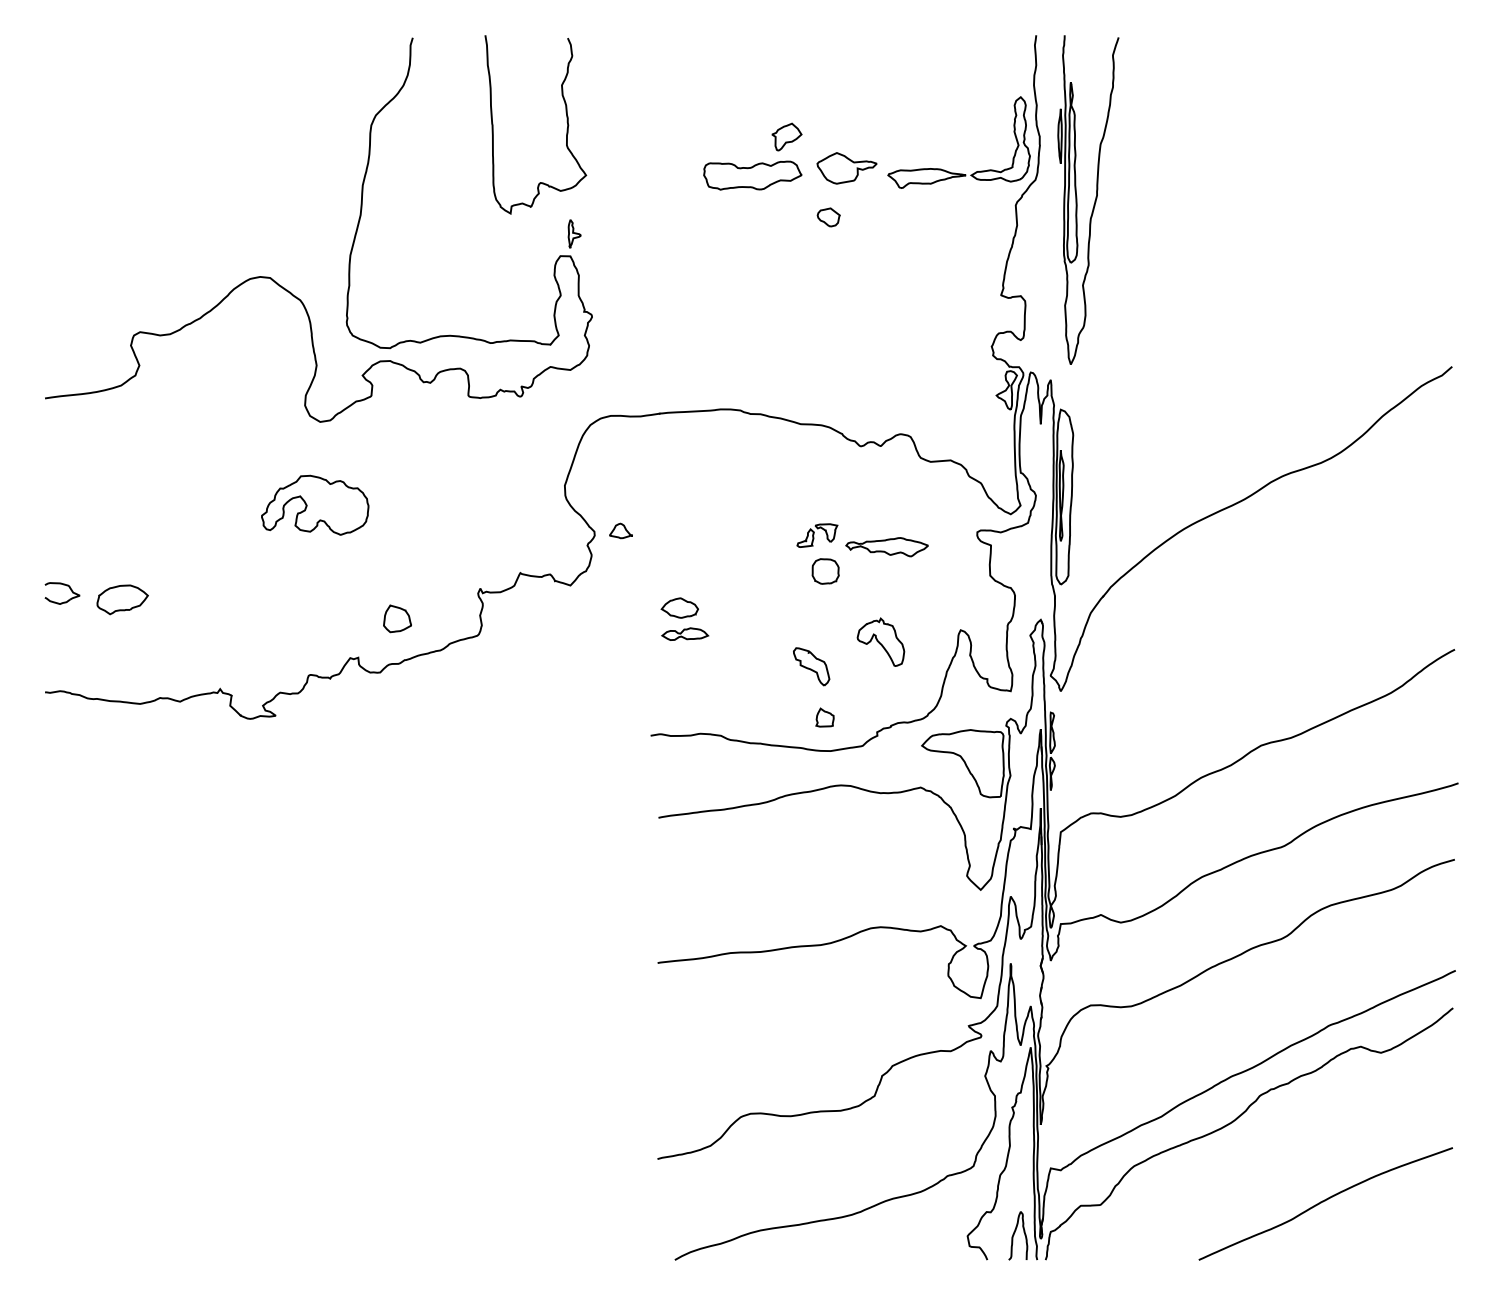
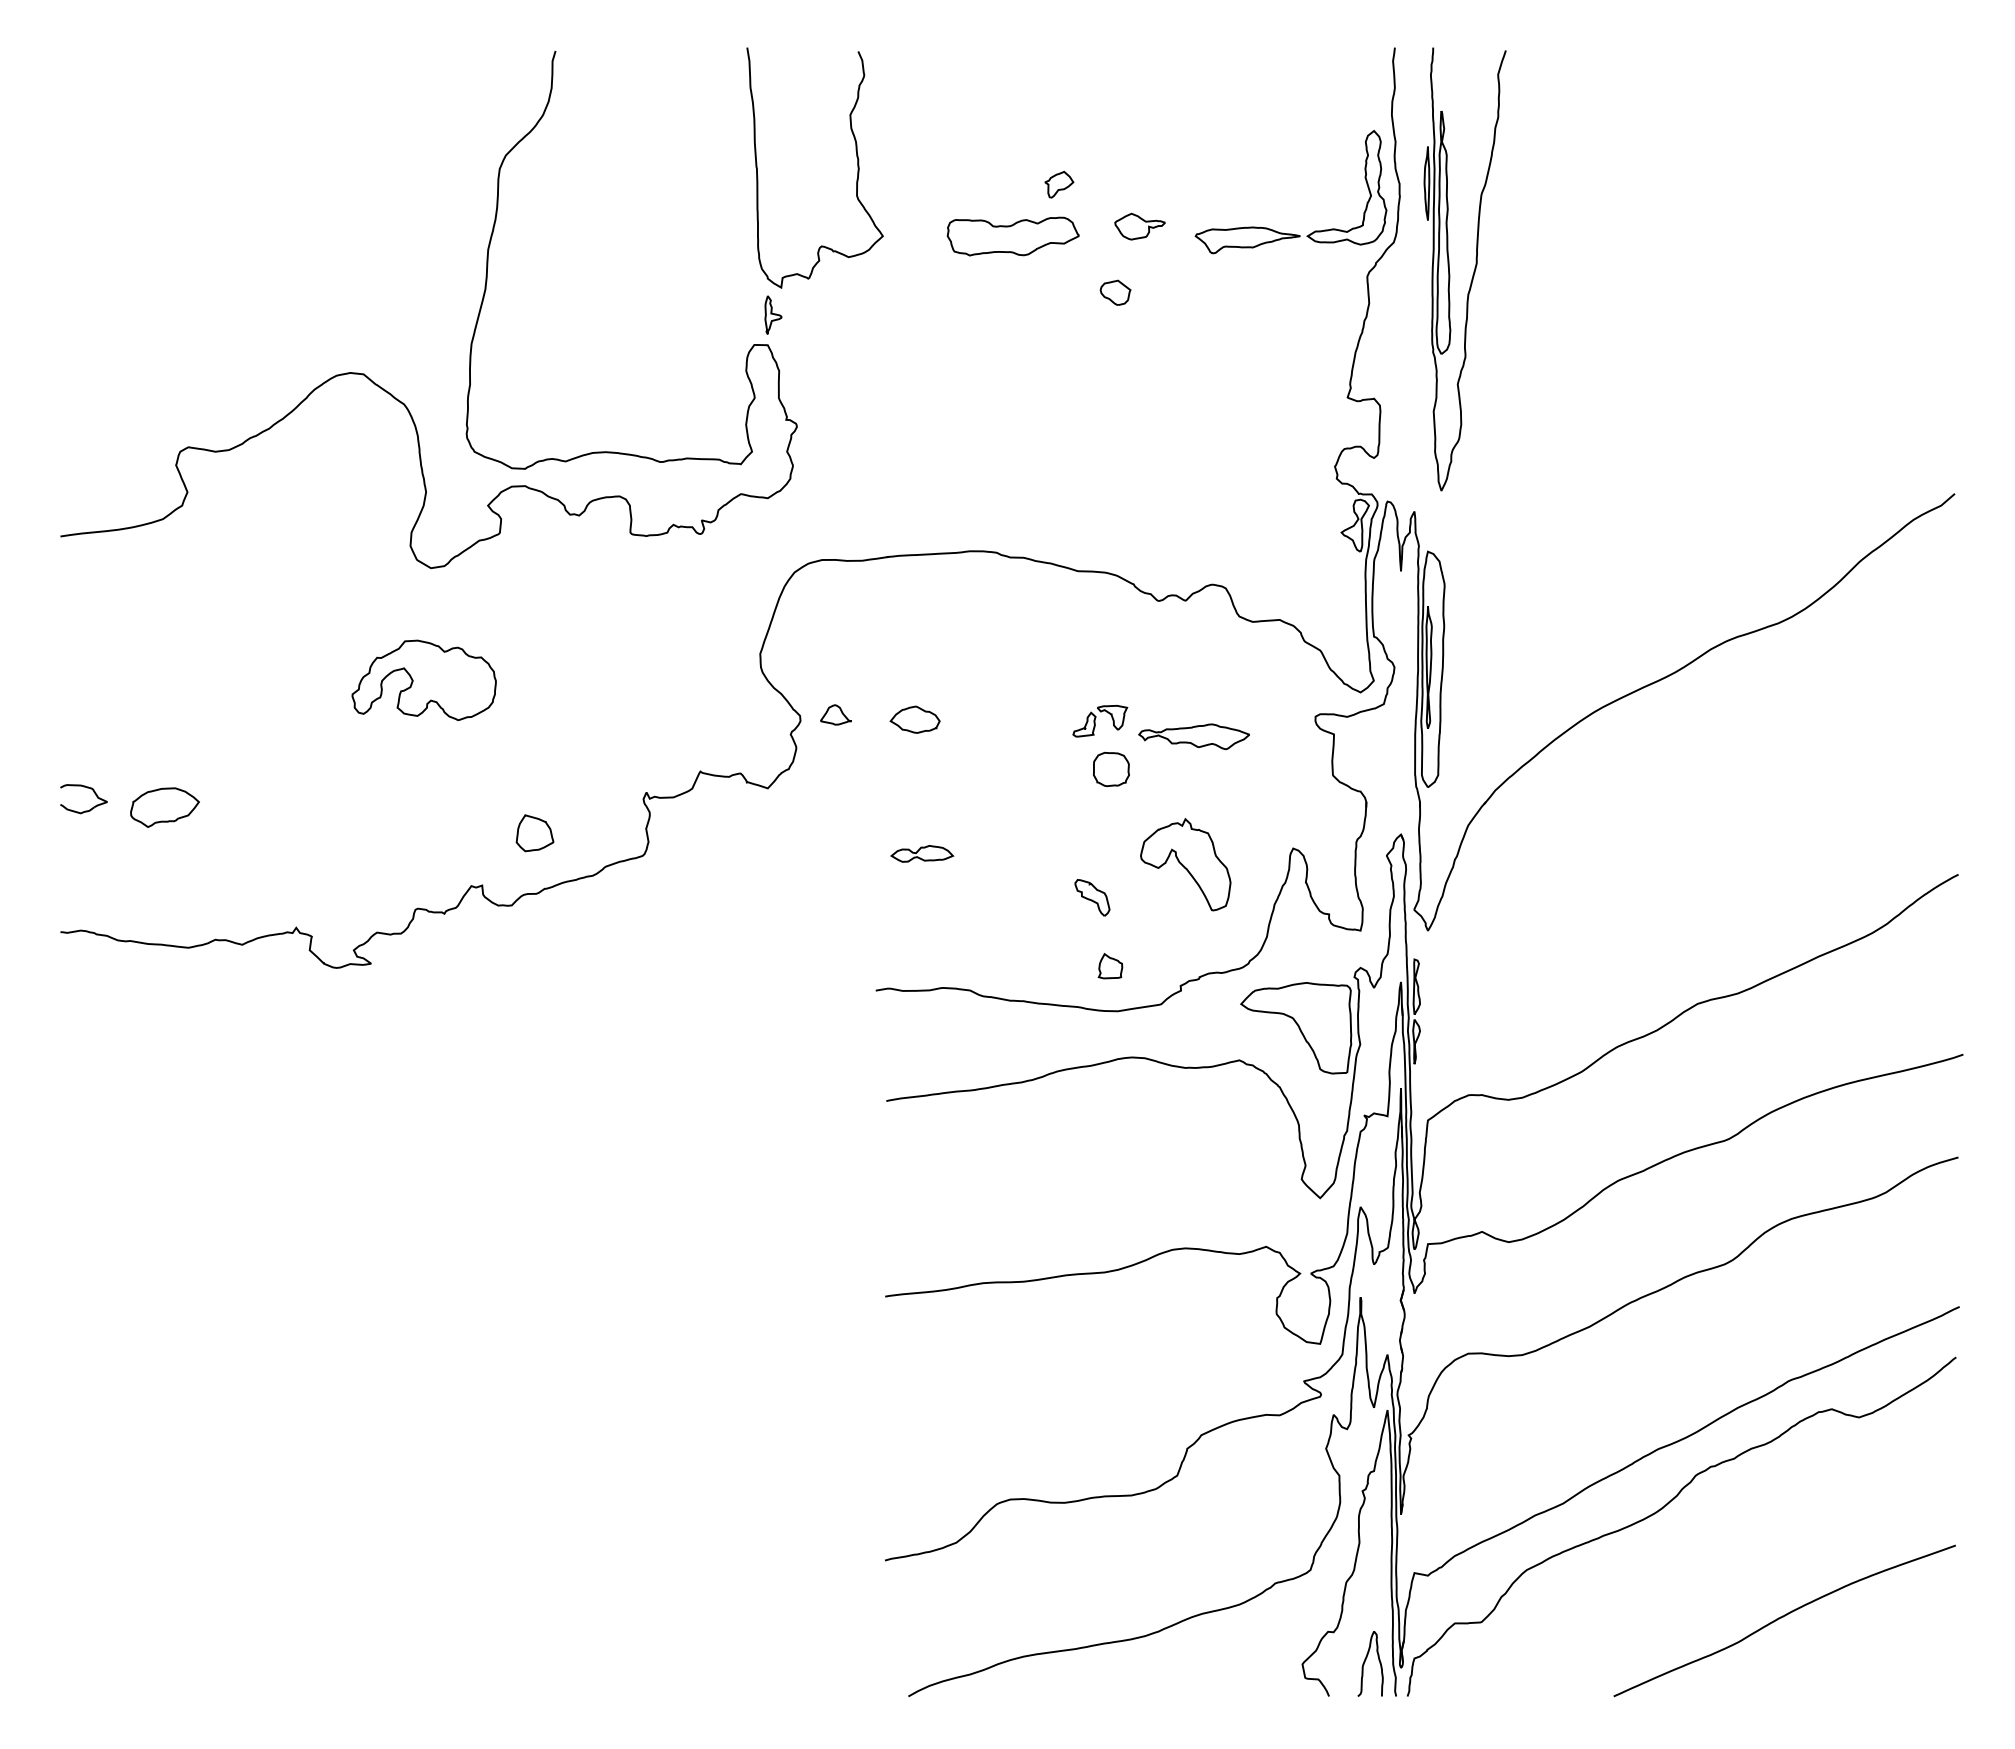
curve: (567, 124) -> (857, 167), moved
part: (787, 136) -> (1059, 184), size x0.71
part: (846, 168) -> (1139, 226), size x0.62
part: (679, 607) -> (914, 719), moved
part: (880, 642) -> (1185, 864), size x1.43
part: (811, 666) -> (1092, 897), size x0.71

